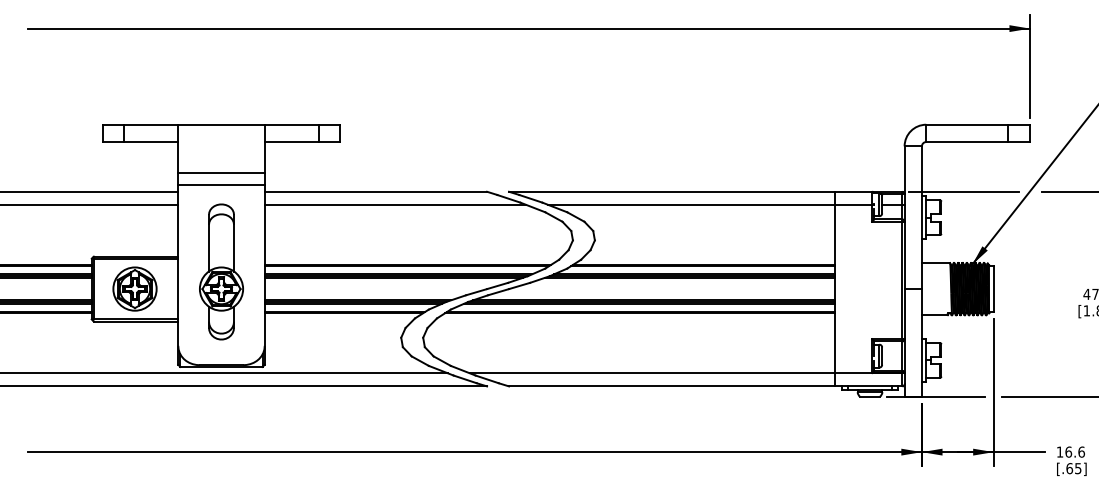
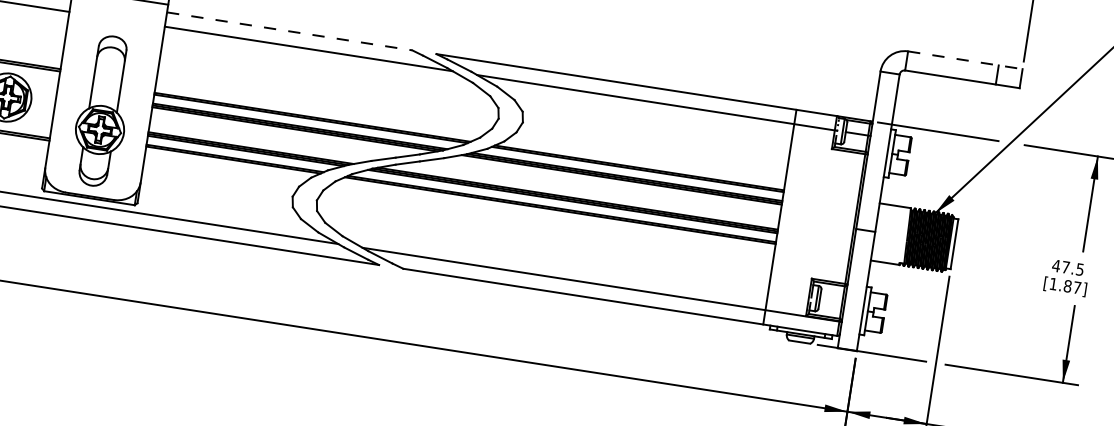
line: (978, 124) -> (965, 60), solid -> dashed
line: (376, 191) -> (290, 31), solid -> dashed
part: (221, 271) -> (103, 110), moved

